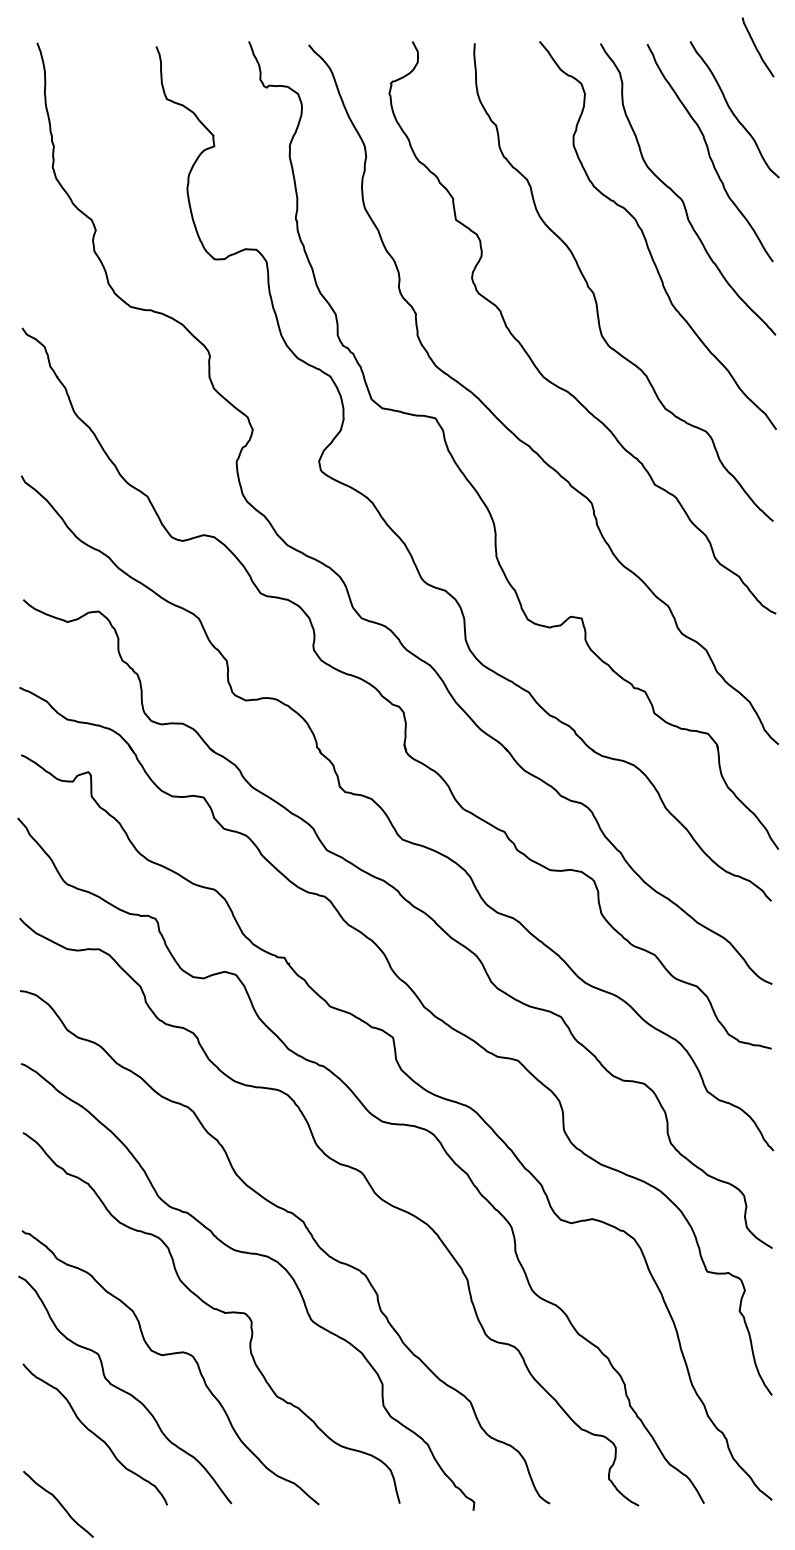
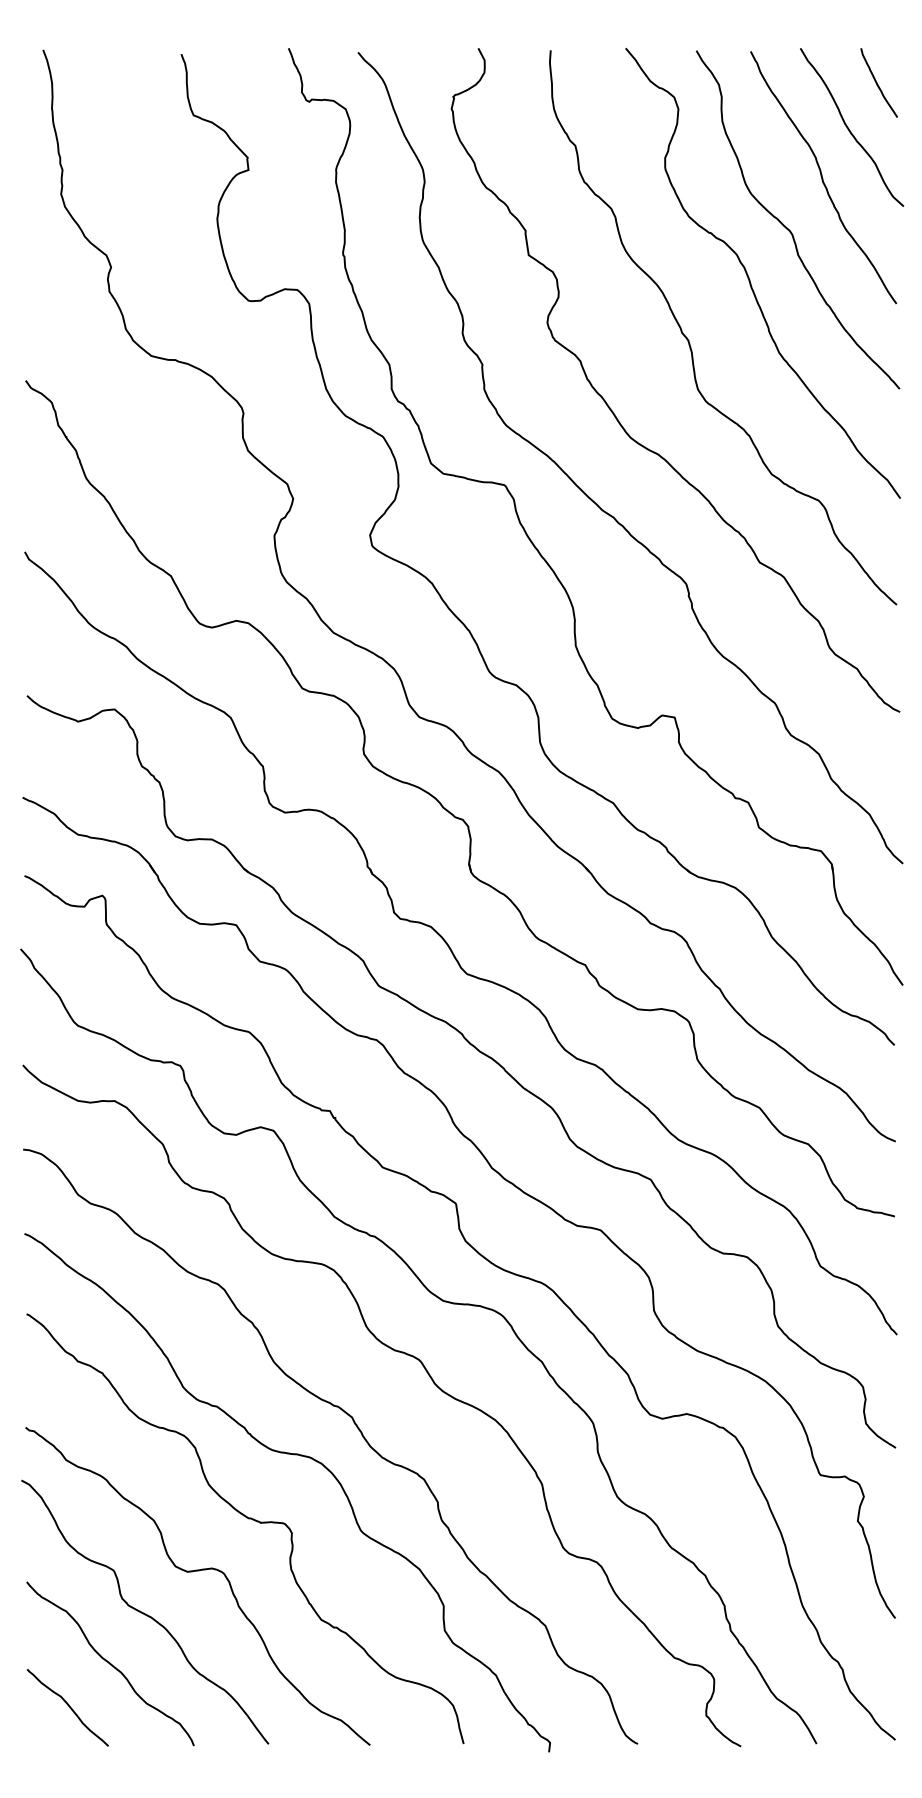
curve: (756, 47) -> (877, 83), moved
curve: (58, 1503) -> (67, 1706), moved

